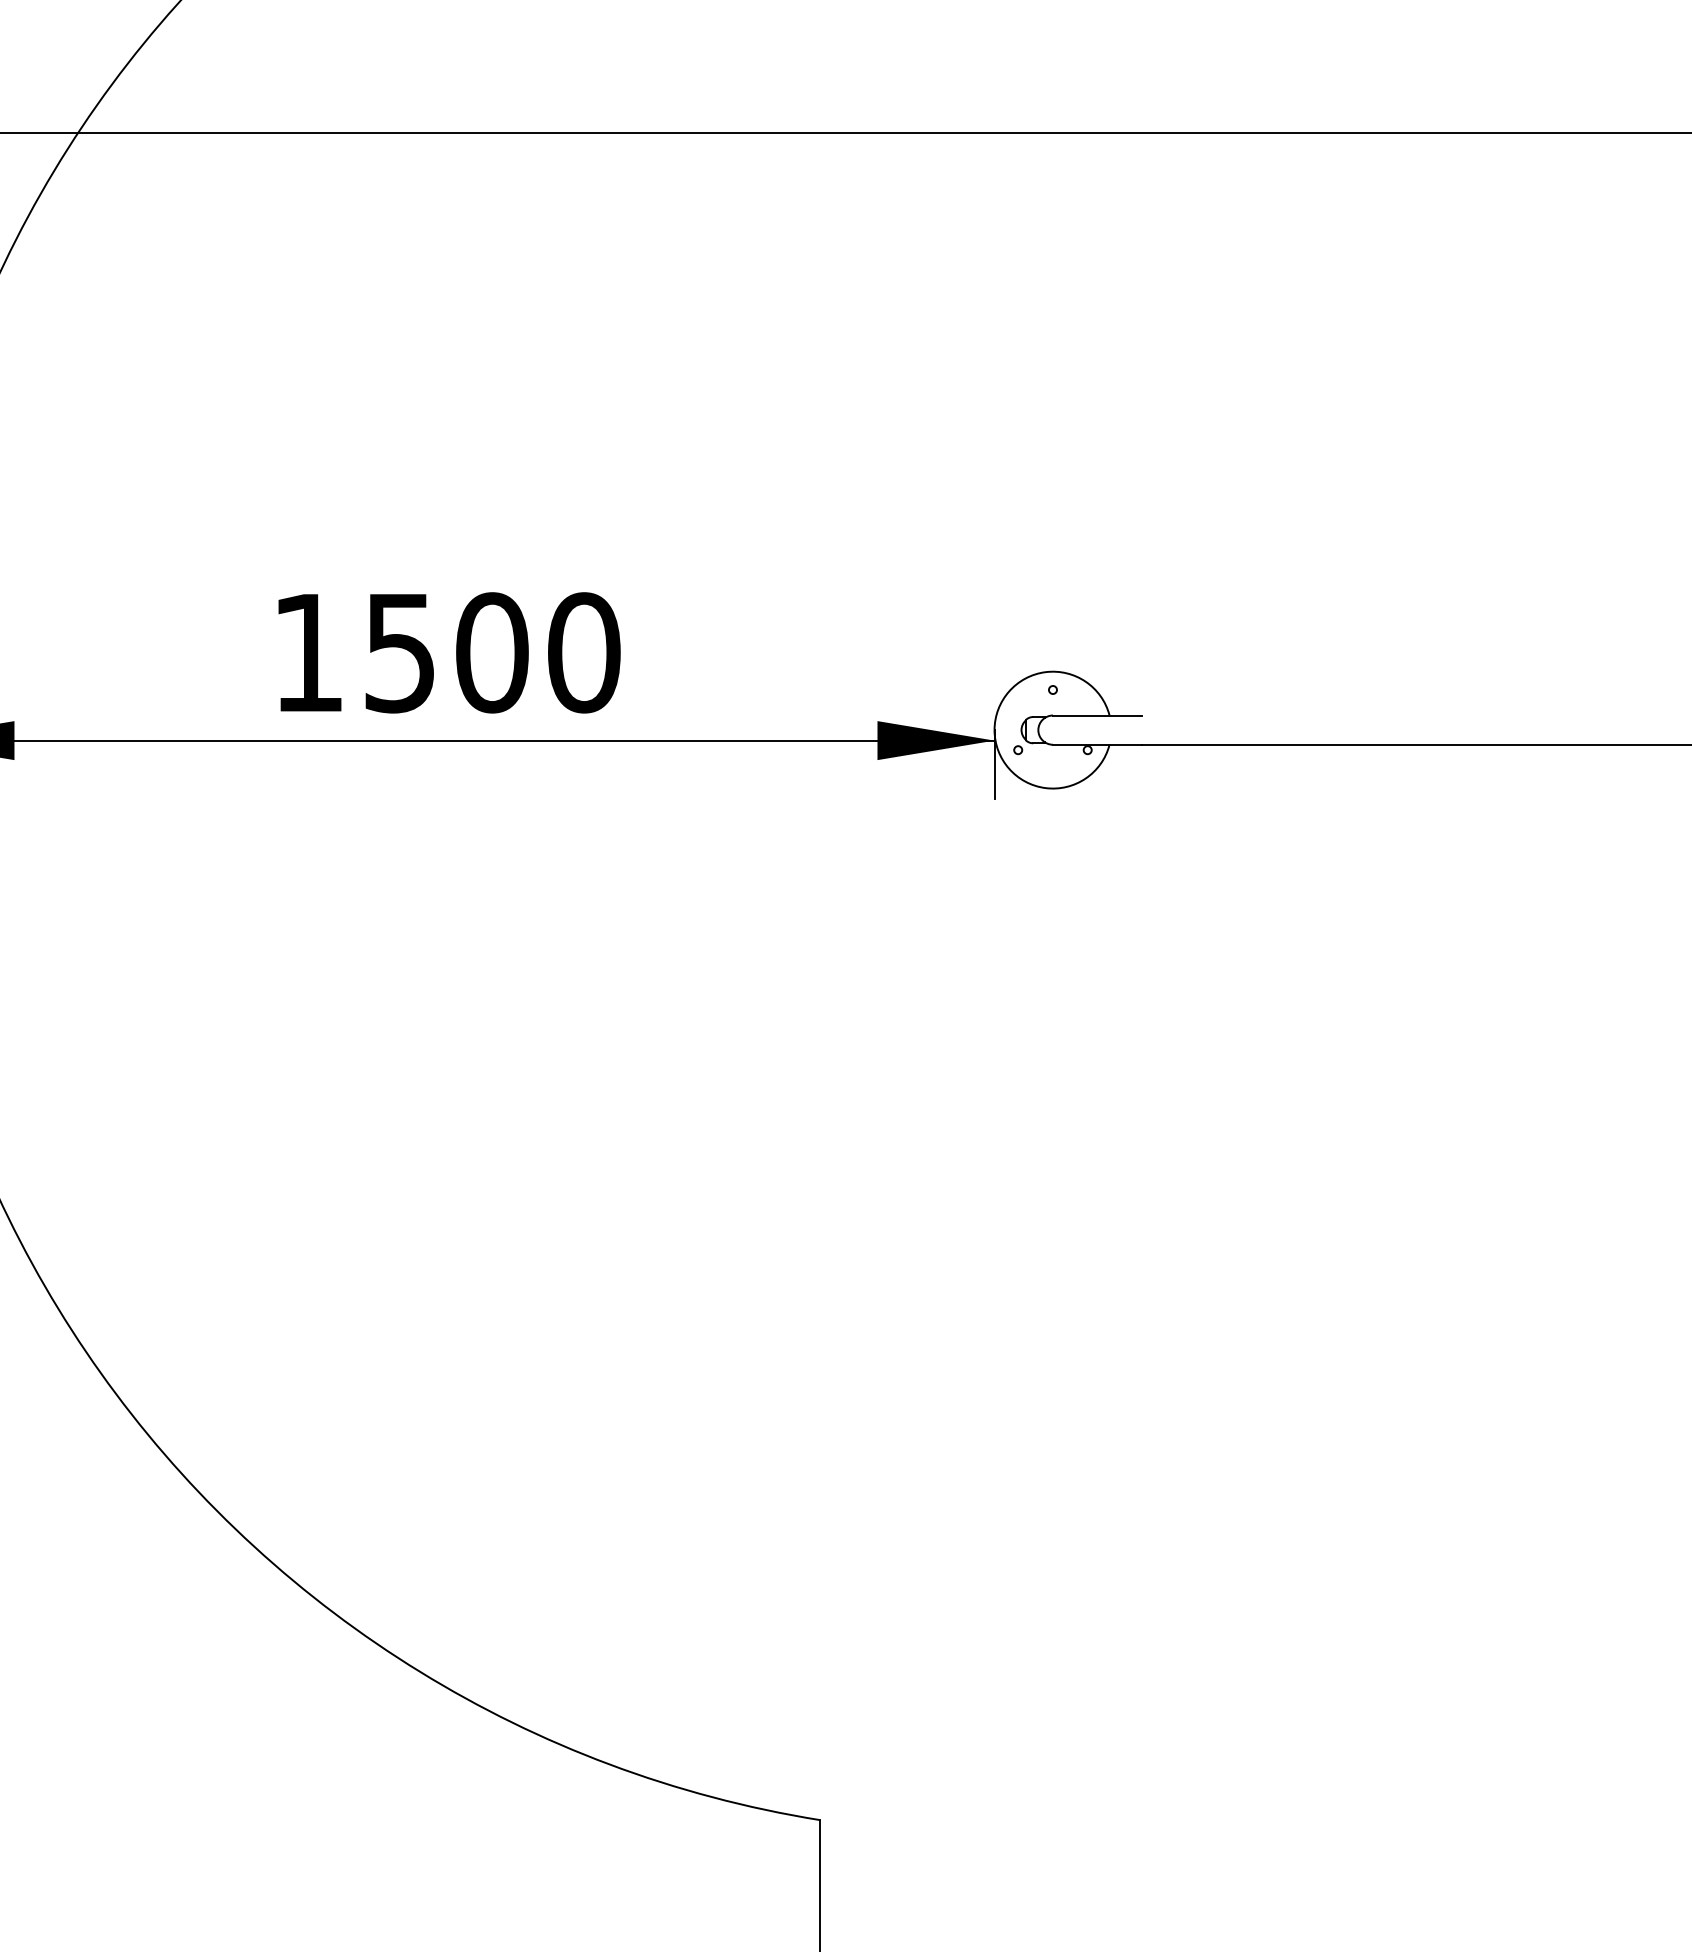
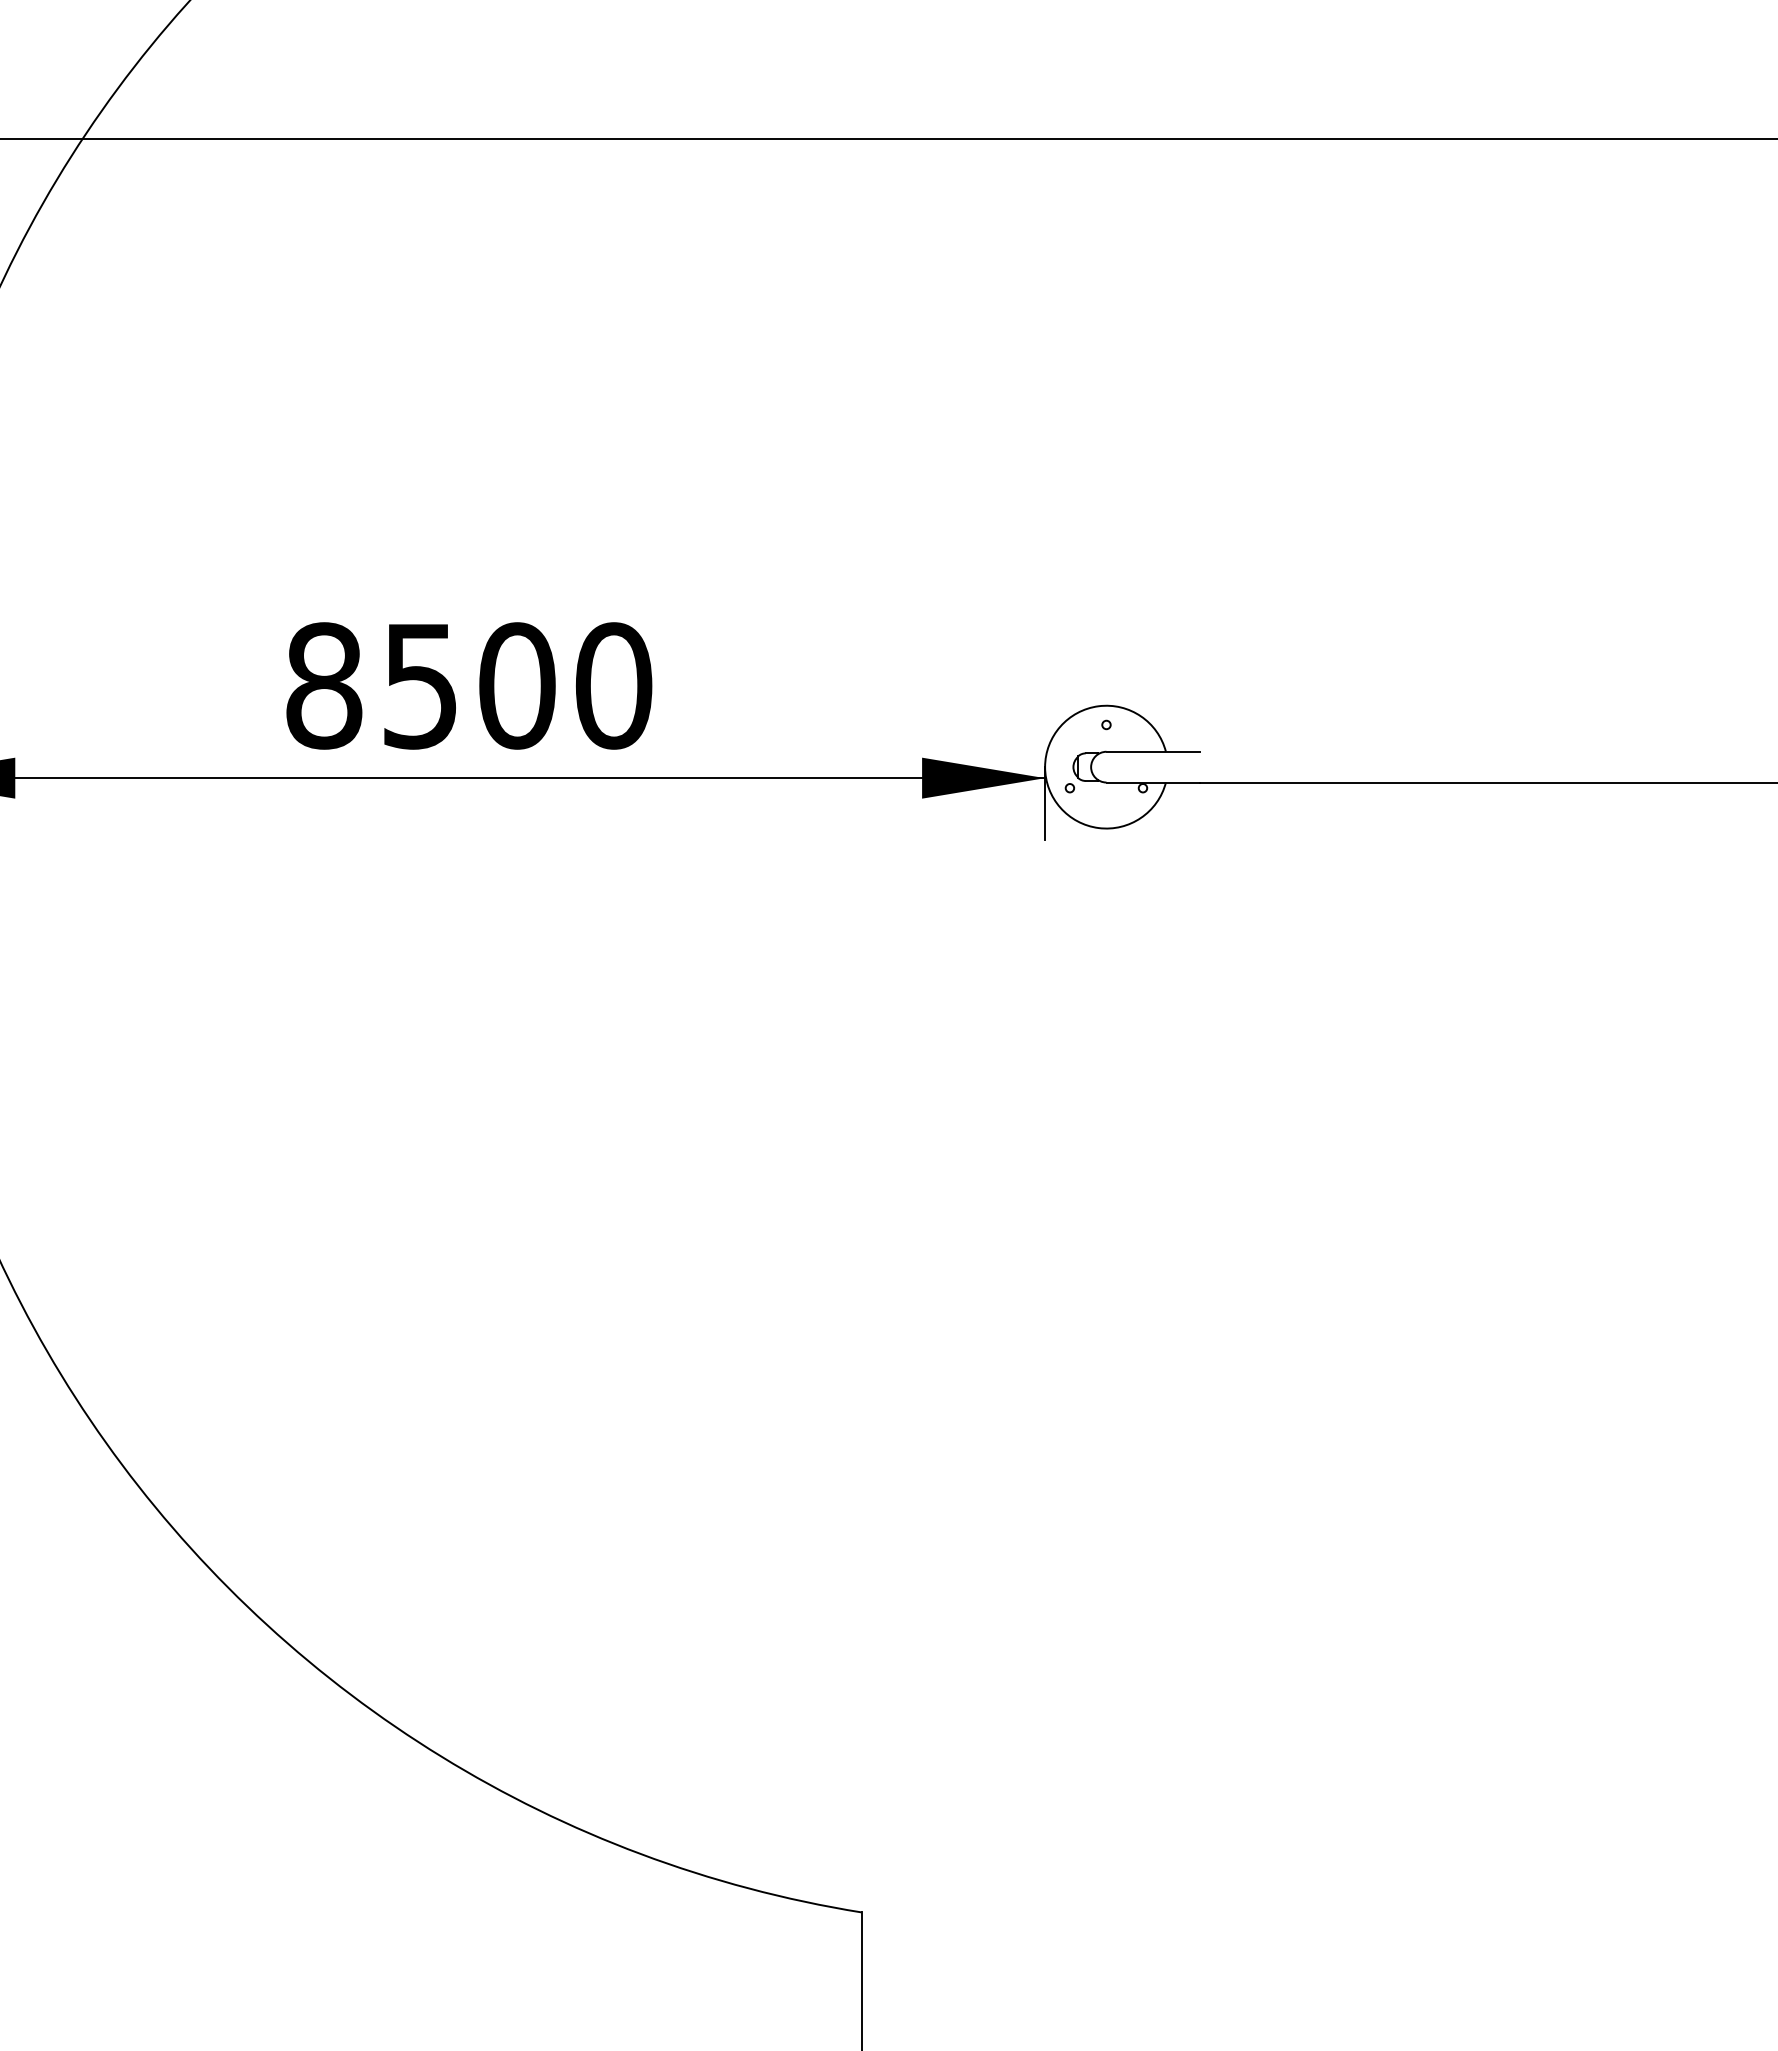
text: (308, 652) -> (324, 685), 1500 -> 8500

